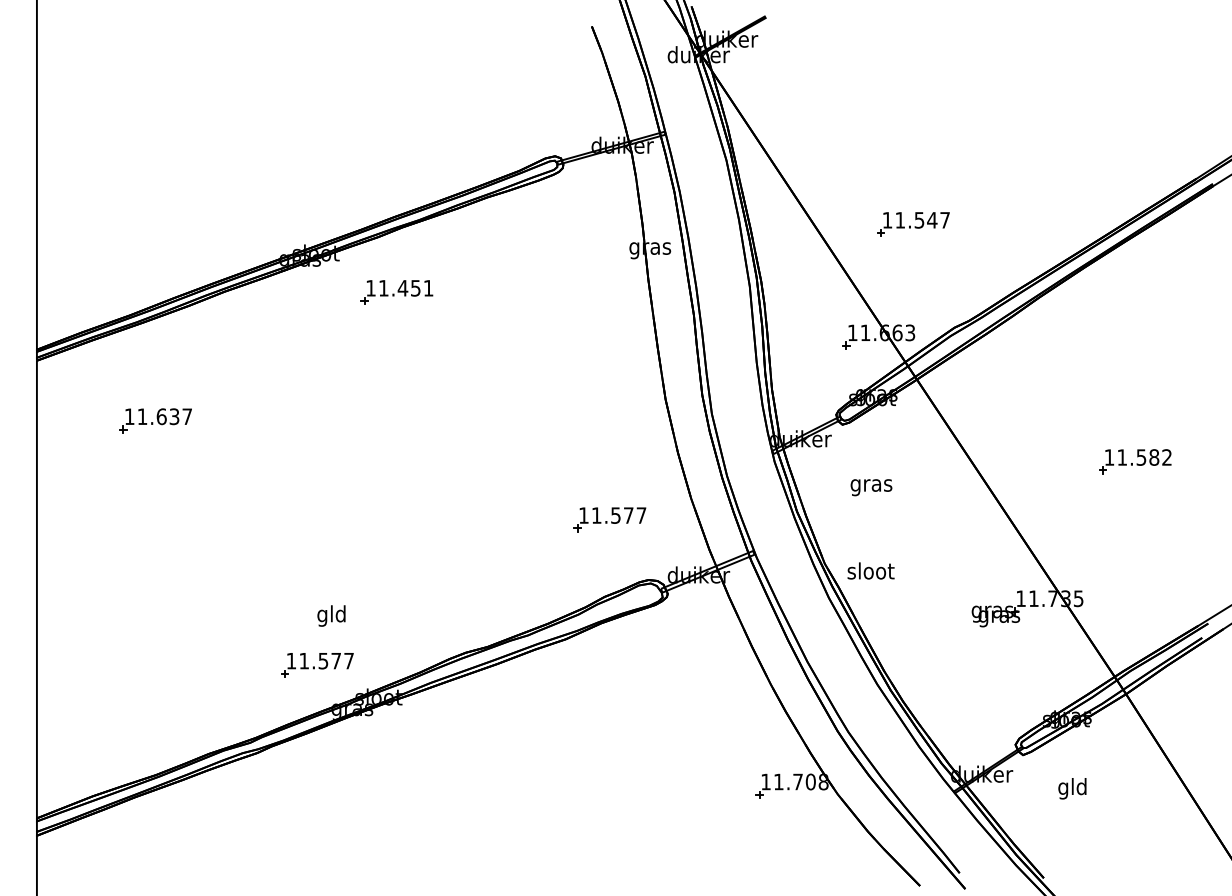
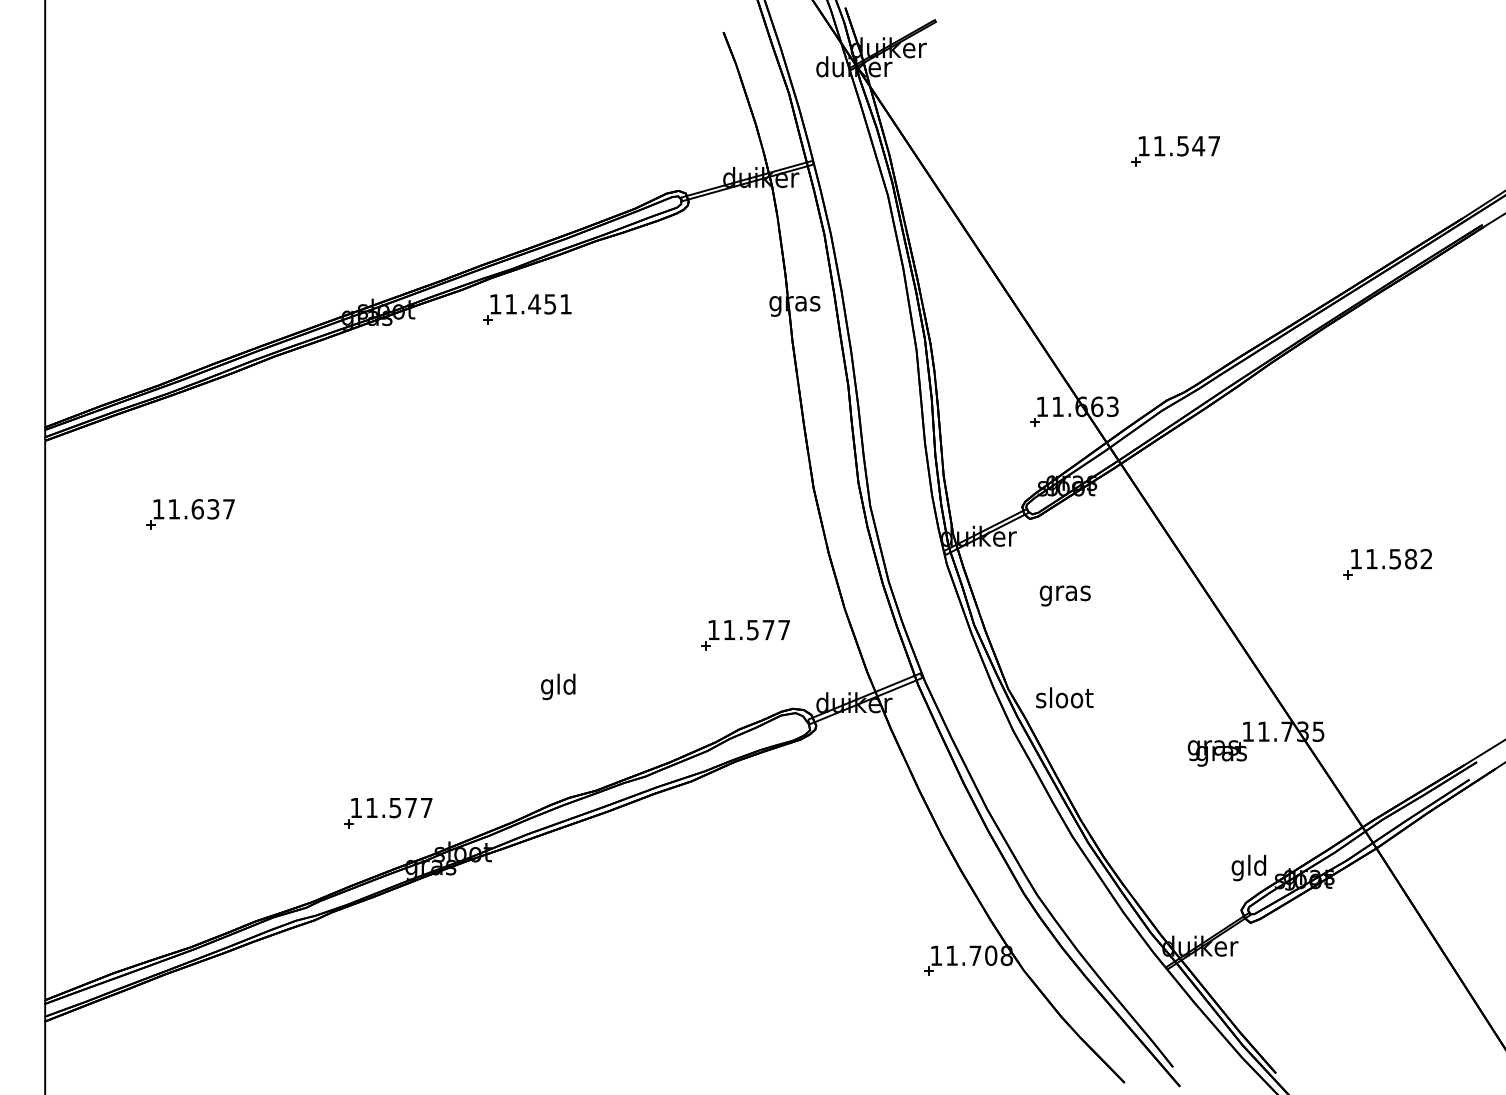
part: (913, 224) -> (1175, 151), moved
part: (397, 292) -> (527, 309), moved
text: (331, 615) -> (558, 686), moved
text: (1072, 788) -> (1248, 867), moved

